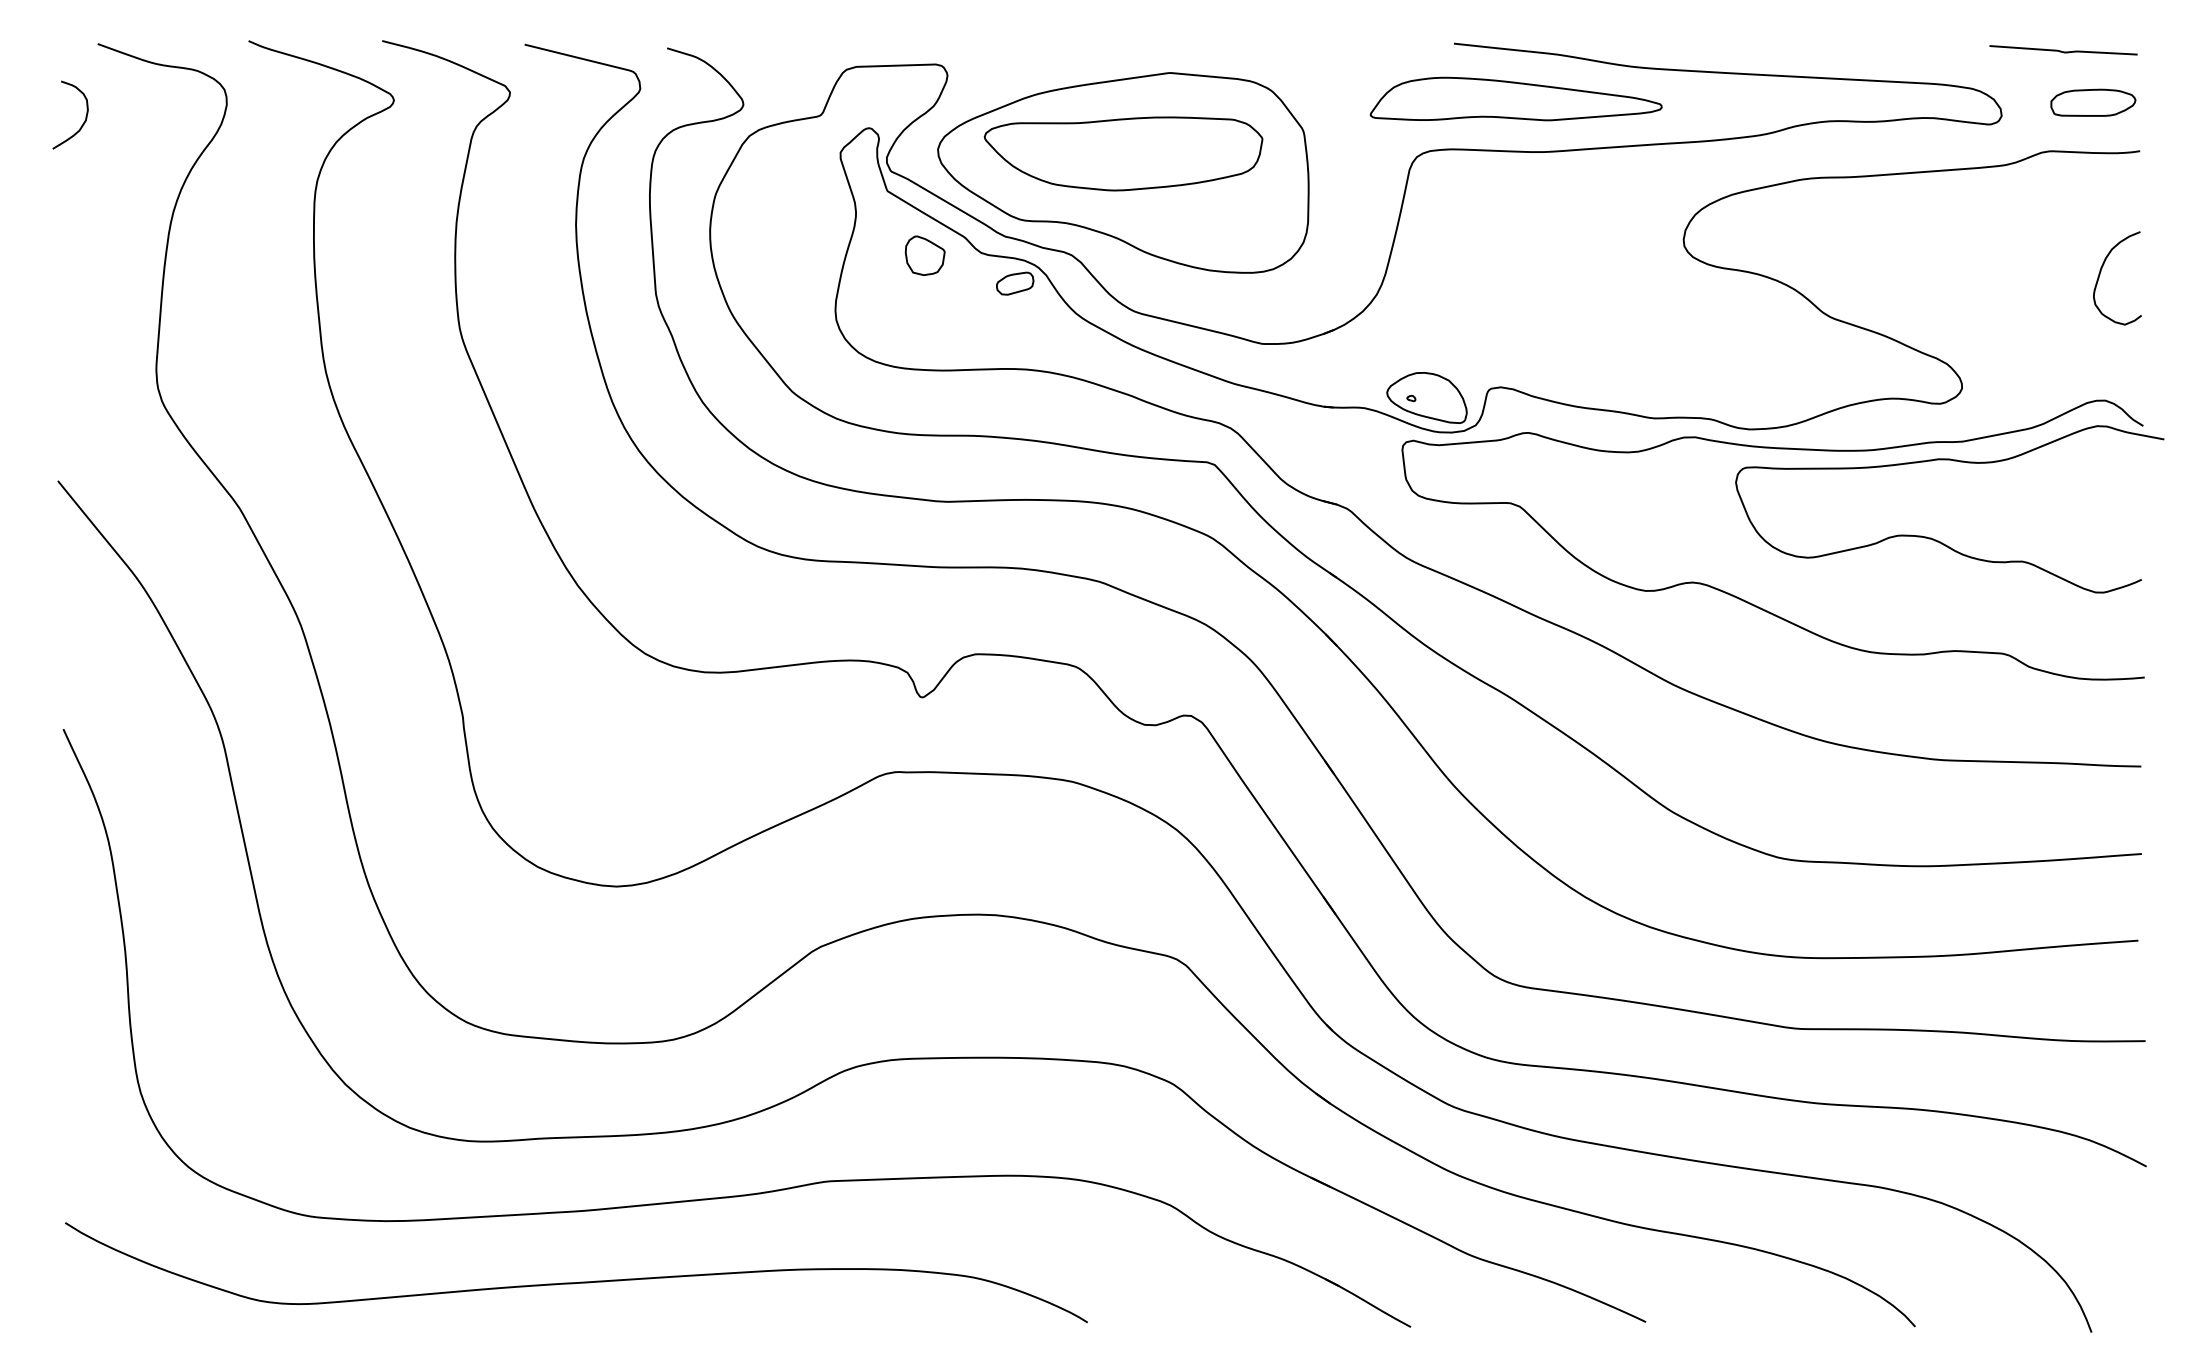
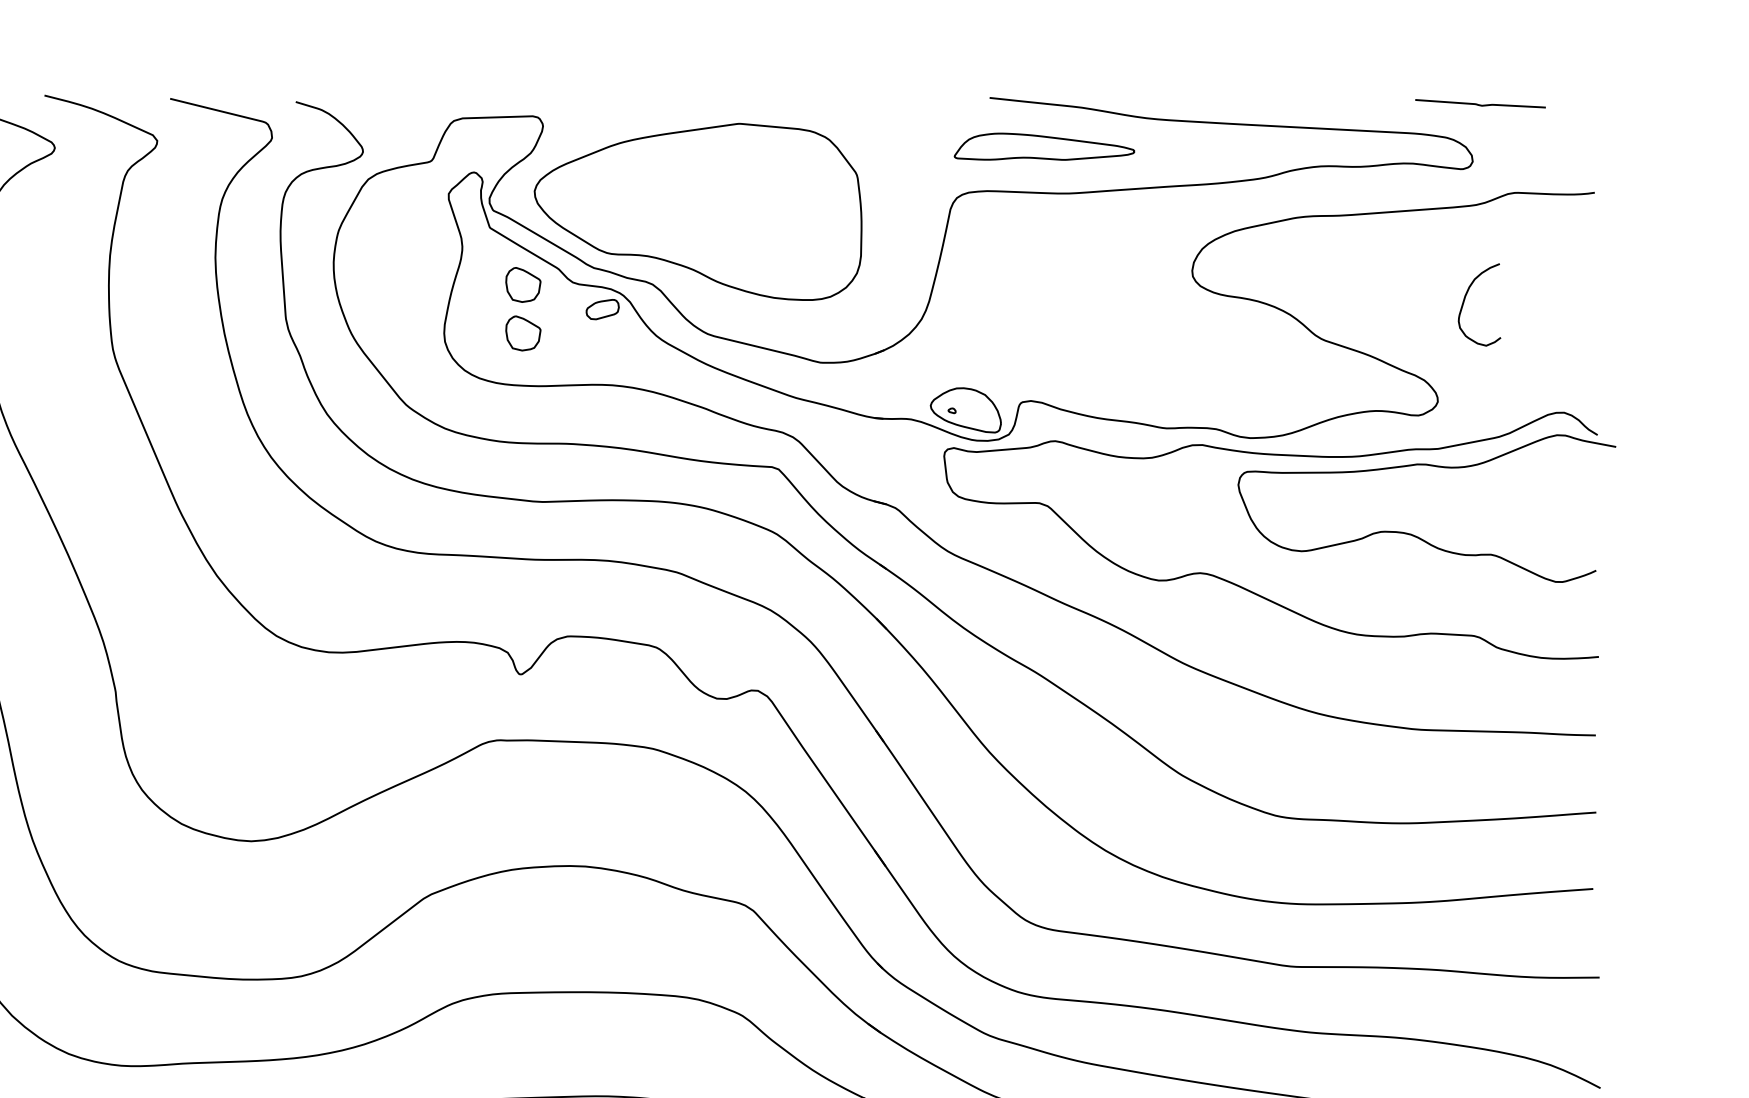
curve: (2063, 51) -> (1480, 104), moved
part: (1515, 98) -> (1043, 146), size x0.7
part: (2093, 102) -> (1553, 149), removed
part: (1123, 153) -> (698, 194), removed
curve: (2100, 275) -> (1464, 302), moved
part: (924, 310) -> (522, 333), added

